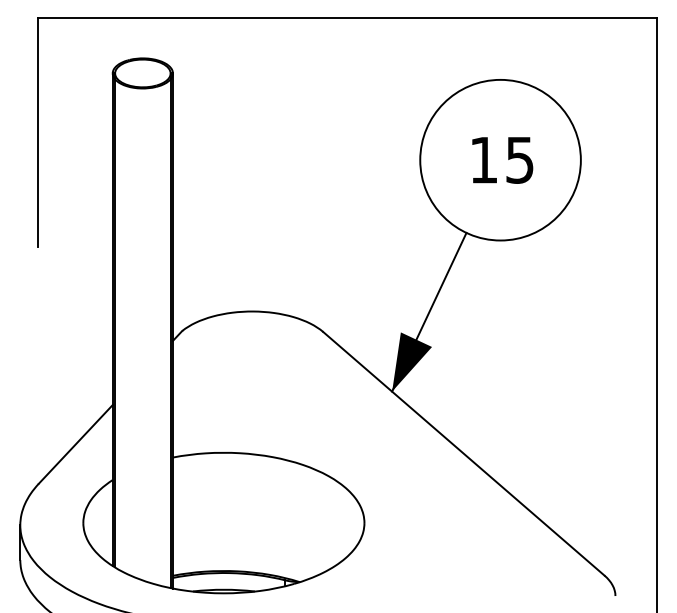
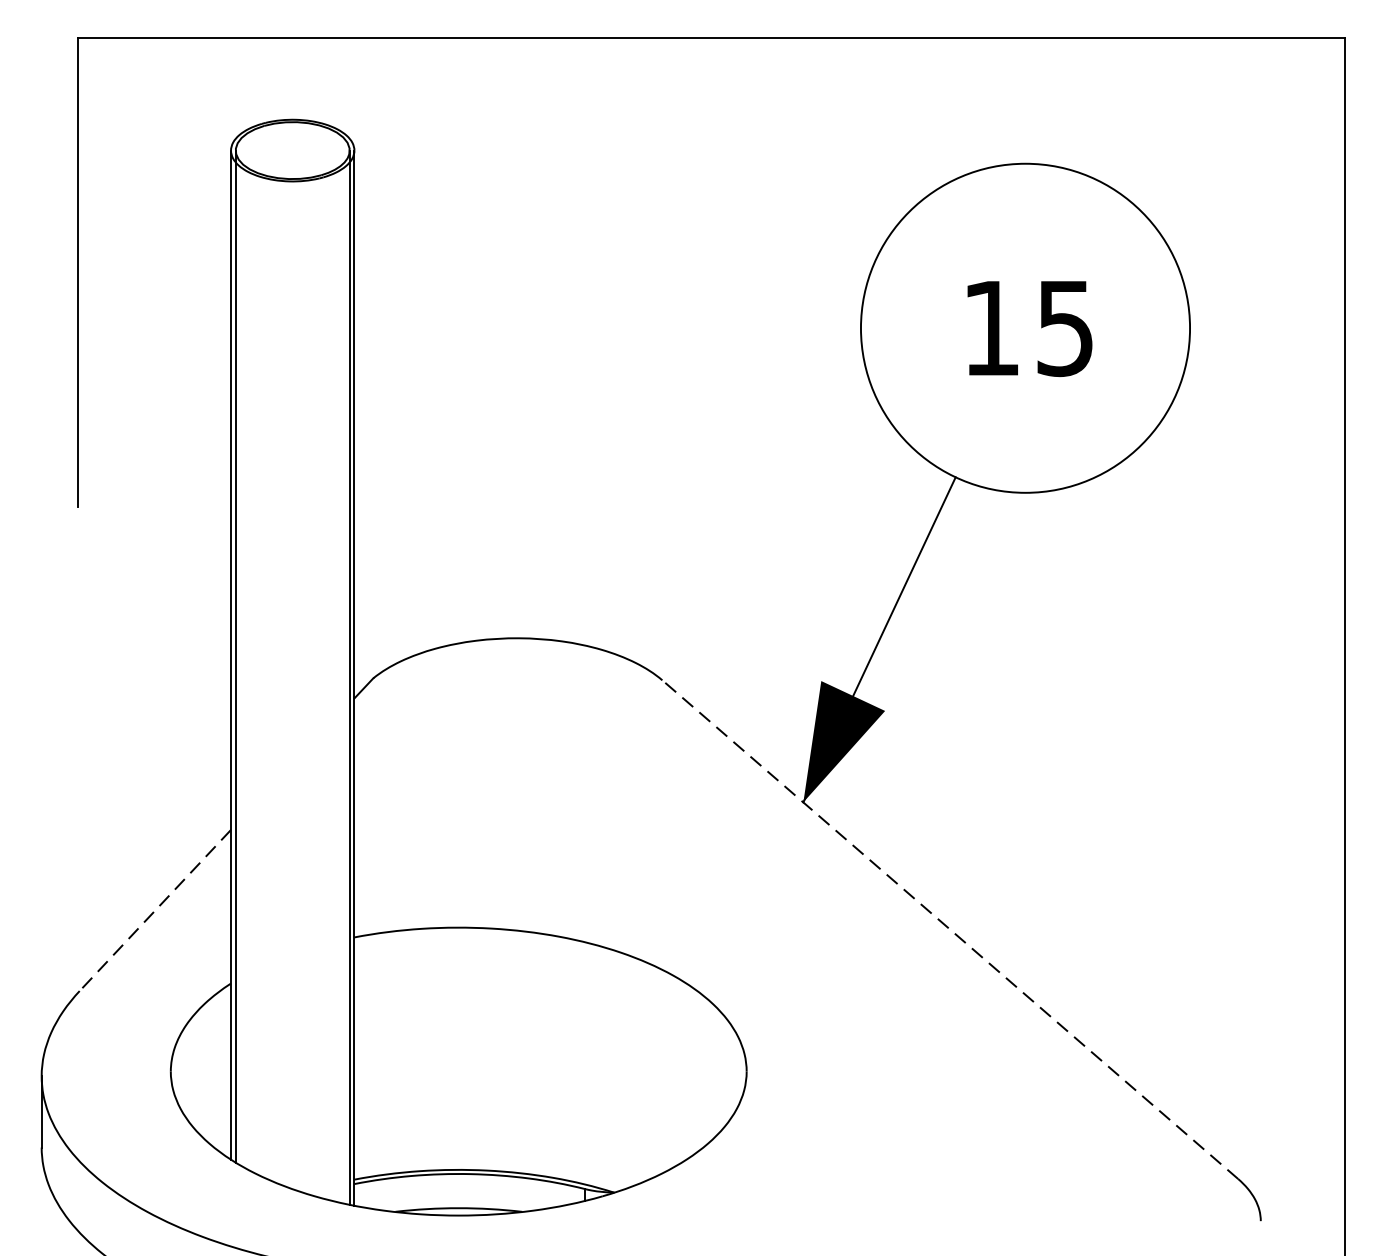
line: (75, 444) -> (154, 910), solid -> dashed
line: (463, 453) -> (949, 929), solid -> dashed

